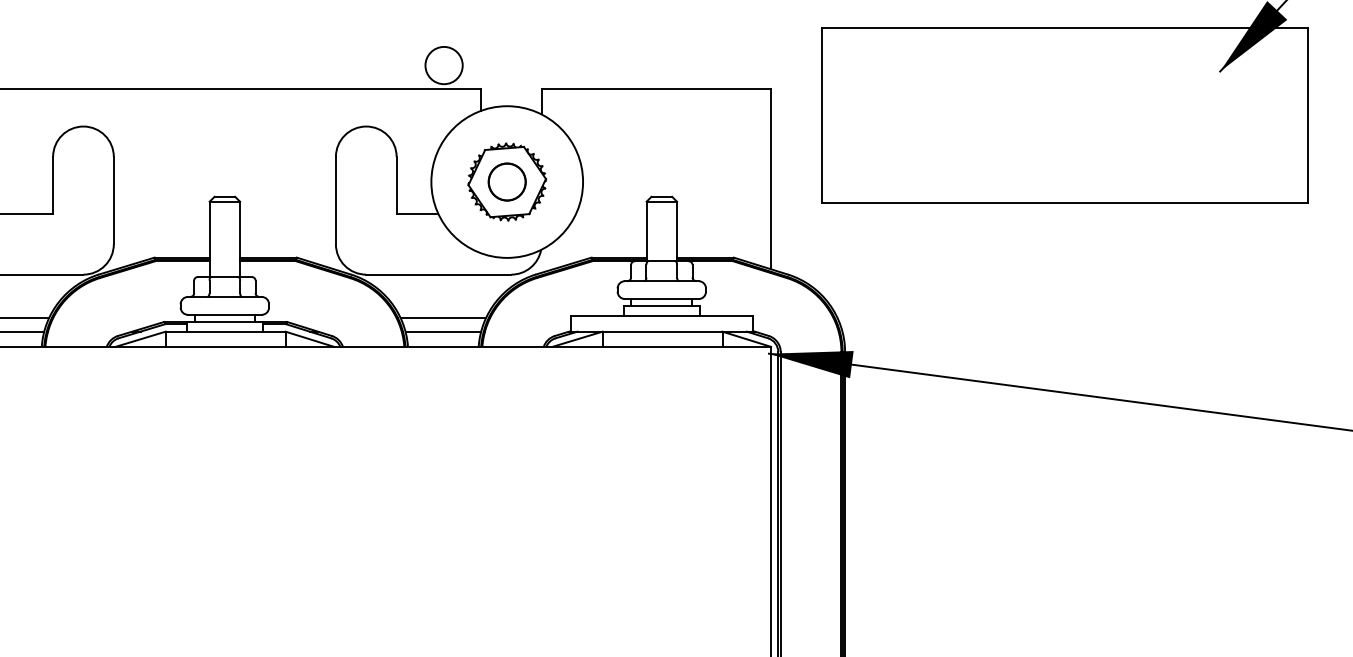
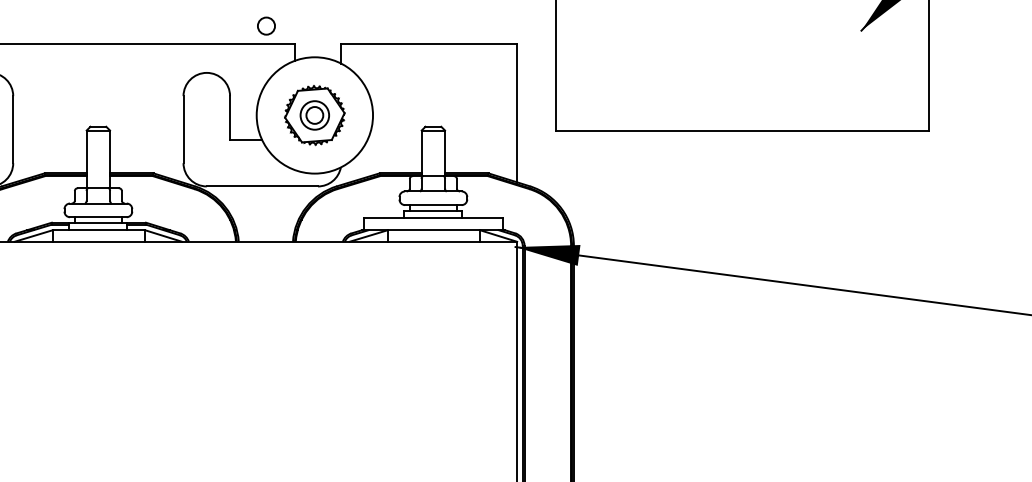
circle: (443, 65) -> (266, 26), size x0.6
circle: (506, 181) -> (314, 115), size x0.6
line: (442, 318) -> (265, 220), removed
line: (443, 331) -> (266, 230), removed

